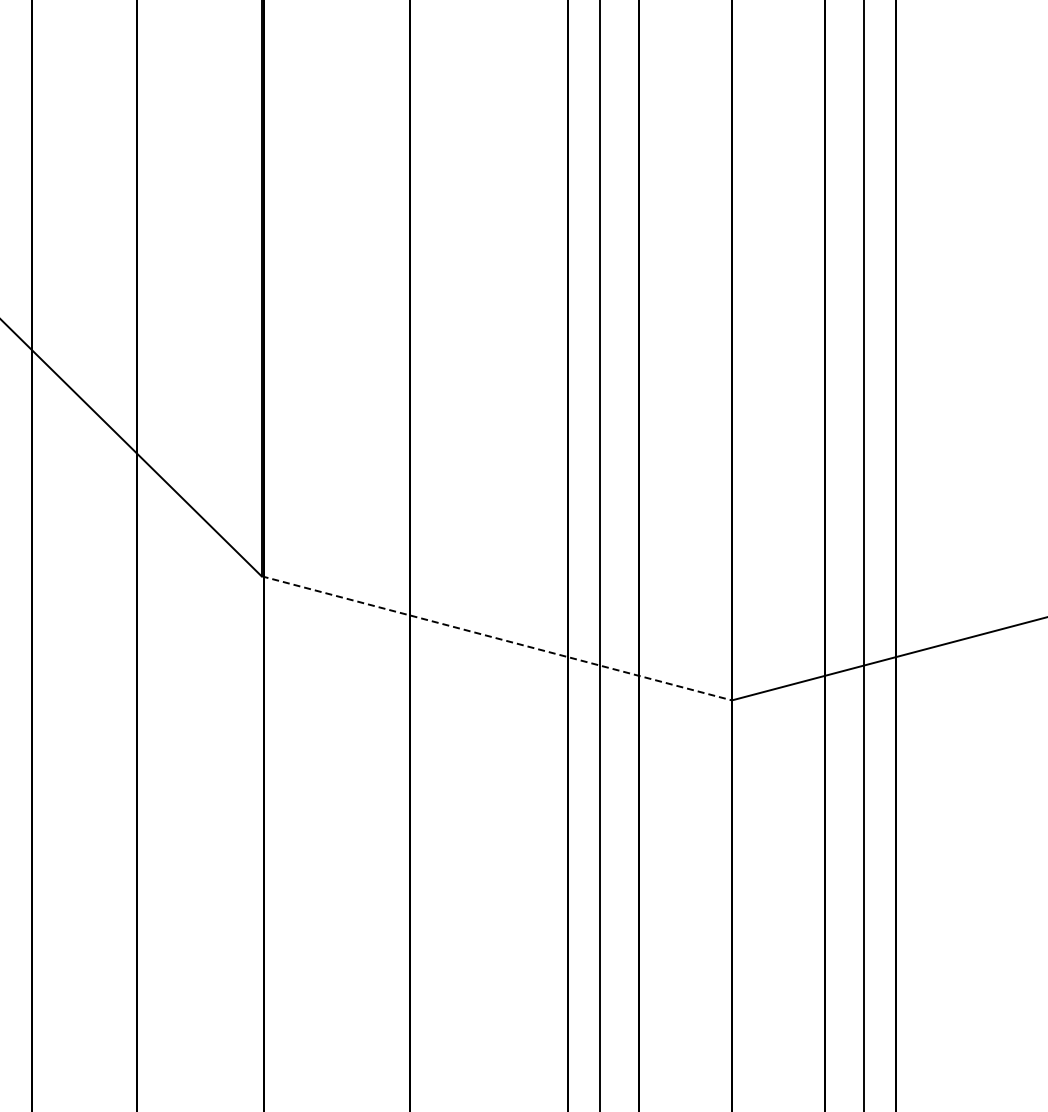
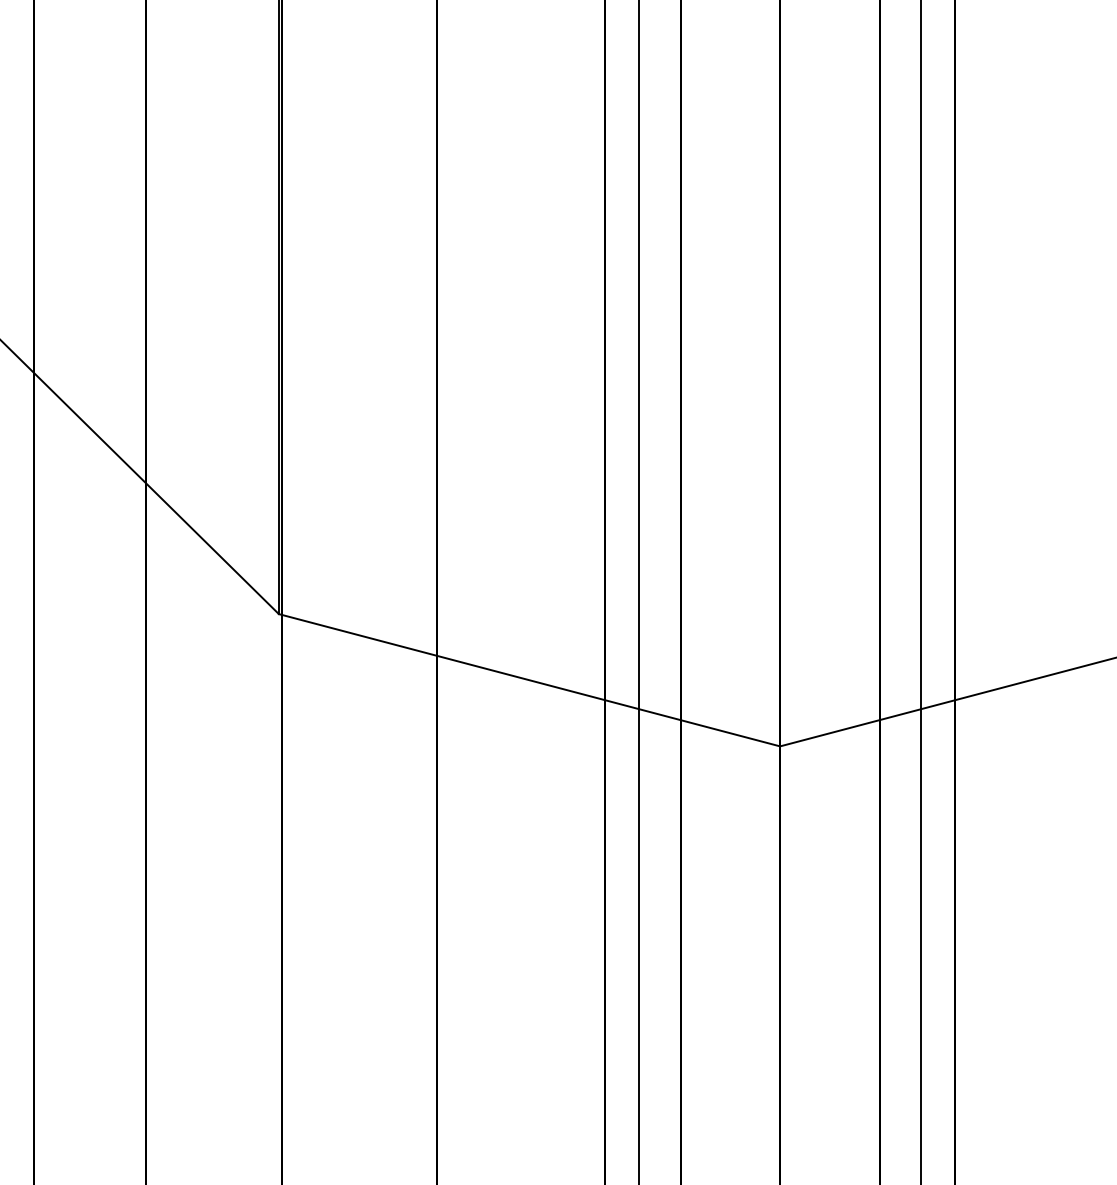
line: (497, 638) -> (530, 680), dashed -> solid

